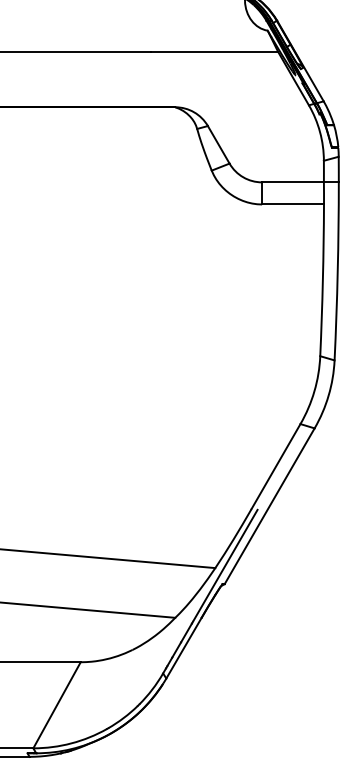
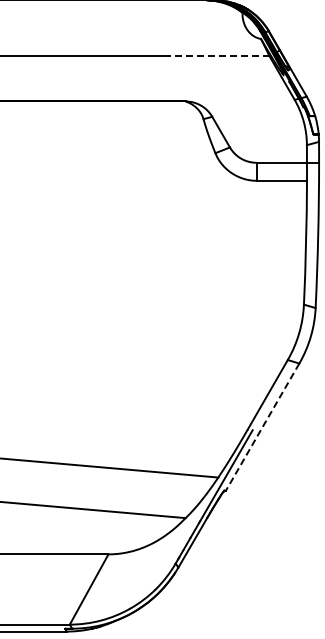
line: (214, 52) -> (217, 56), solid -> dashed
line: (269, 506) -> (262, 427), solid -> dashed

